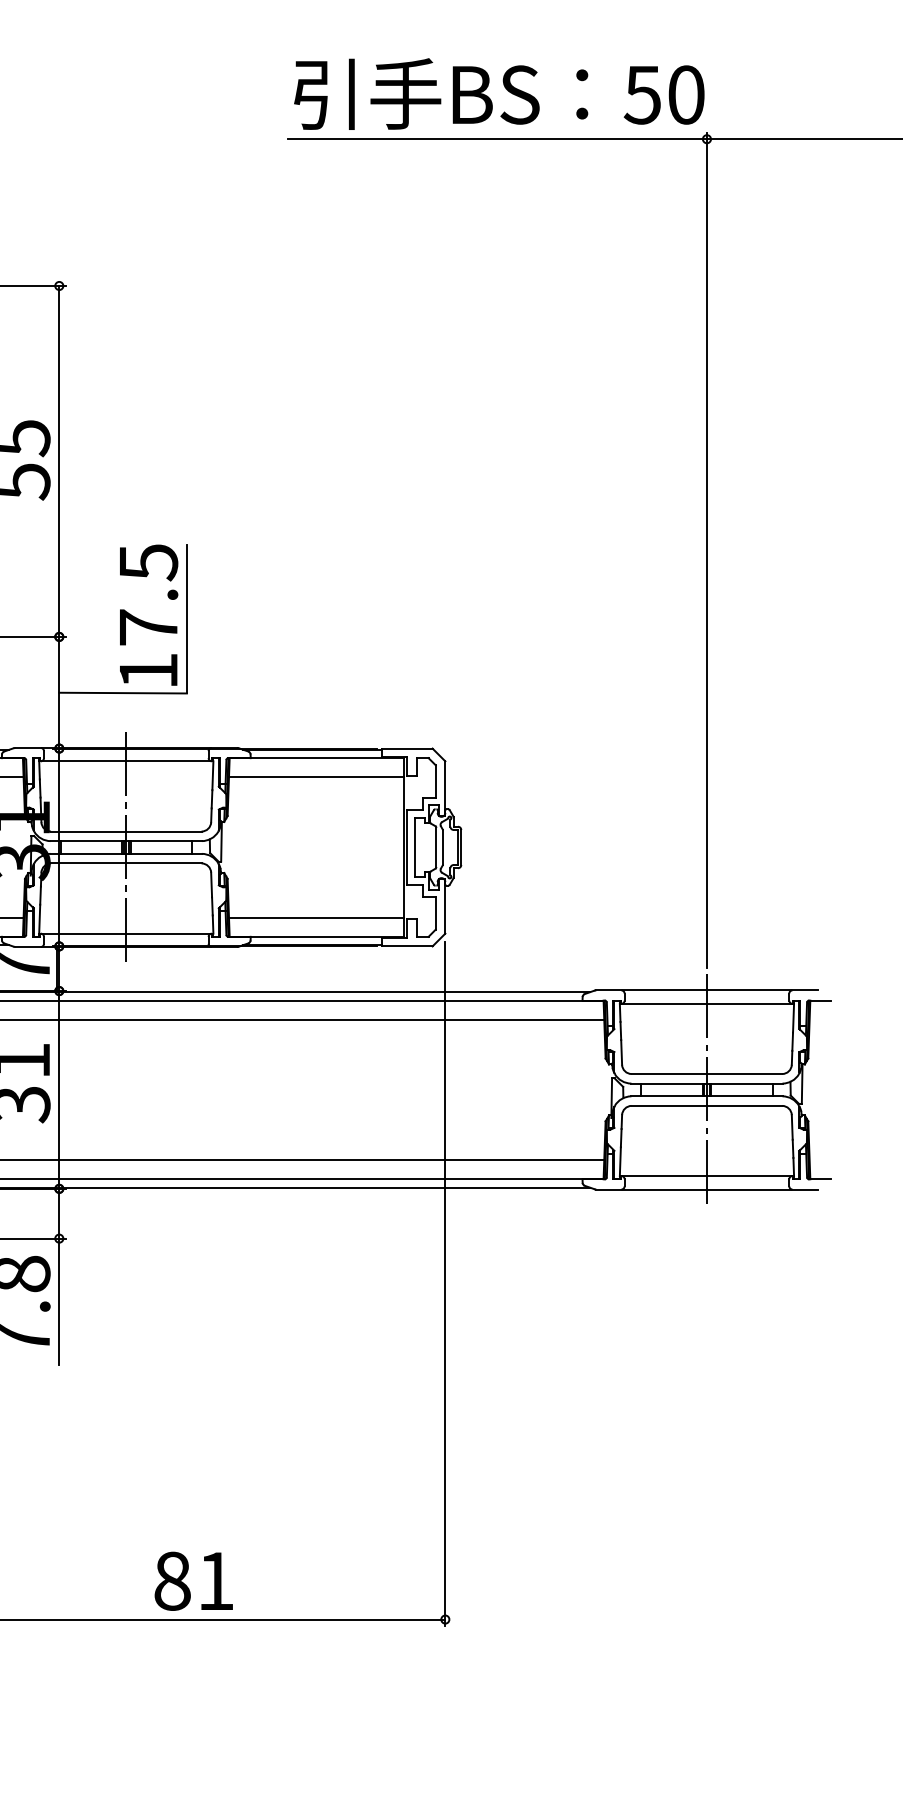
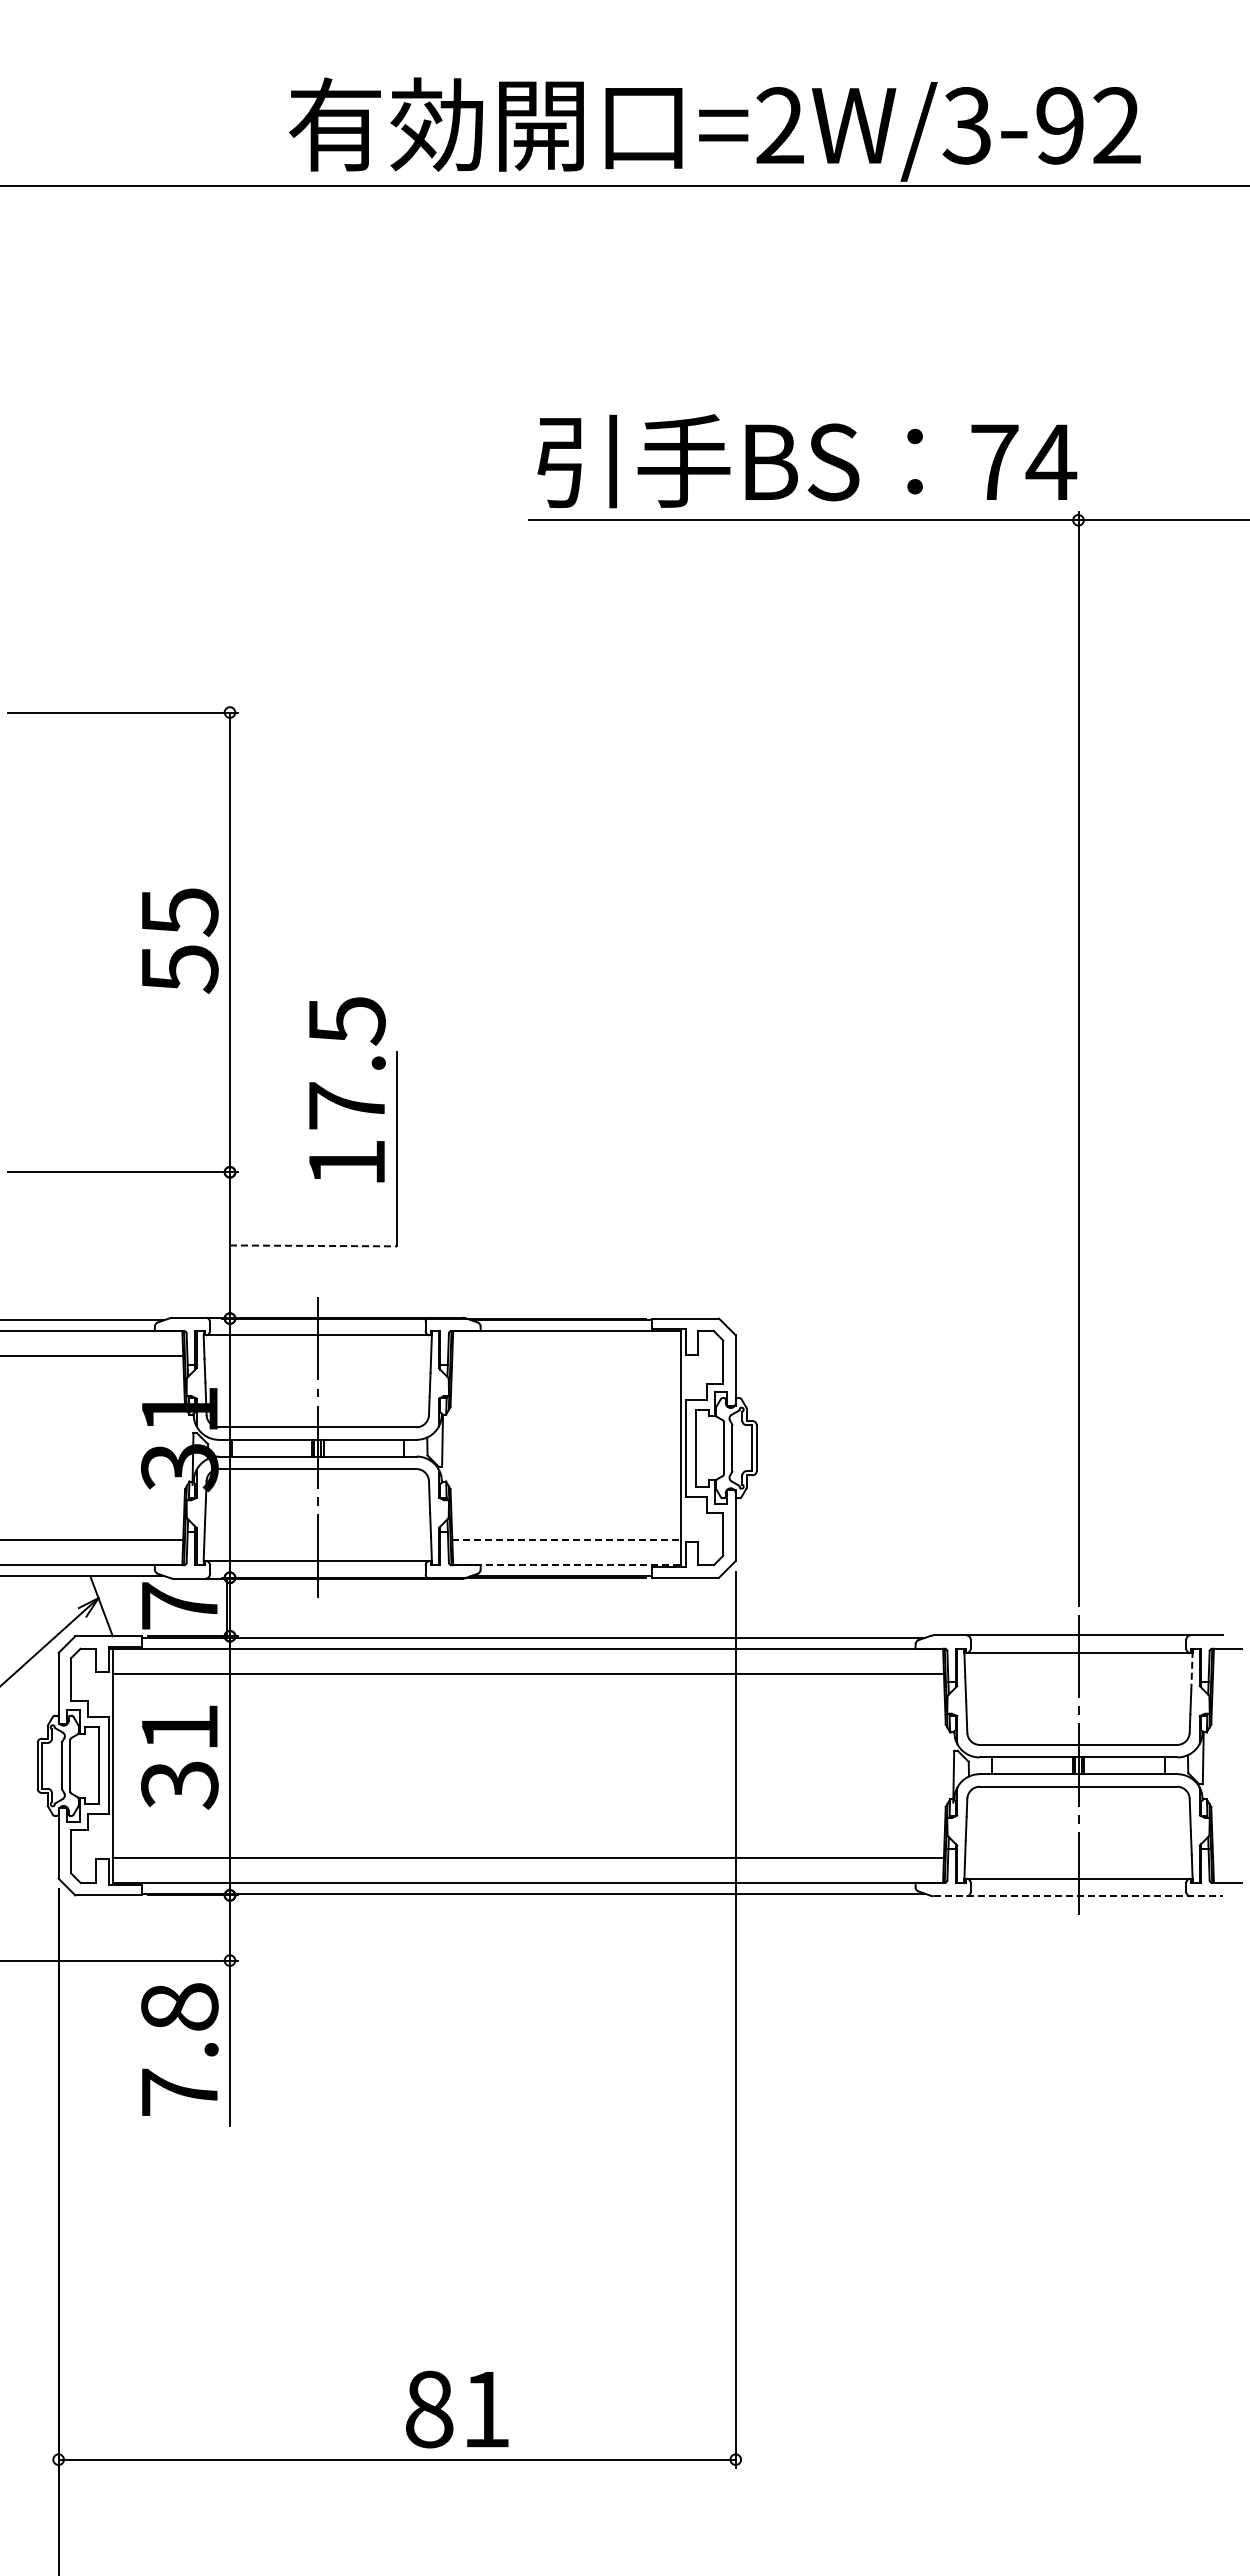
text: (664, 95) -> (1023, 462), 50 -> 74
text: (148, 614) -> (347, 1089), moved
line: (123, 692) -> (313, 1245), solid -> dashed
line: (316, 777) -> (566, 1356), removed
line: (316, 917) -> (566, 1540), solid -> dashed
line: (316, 937) -> (567, 1565), solid -> dashed
line: (793, 1017) -> (1191, 1671), solid -> dashed
line: (706, 1189) -> (1078, 1896), solid -> dashed
text: (194, 1581) -> (457, 2409), moved

